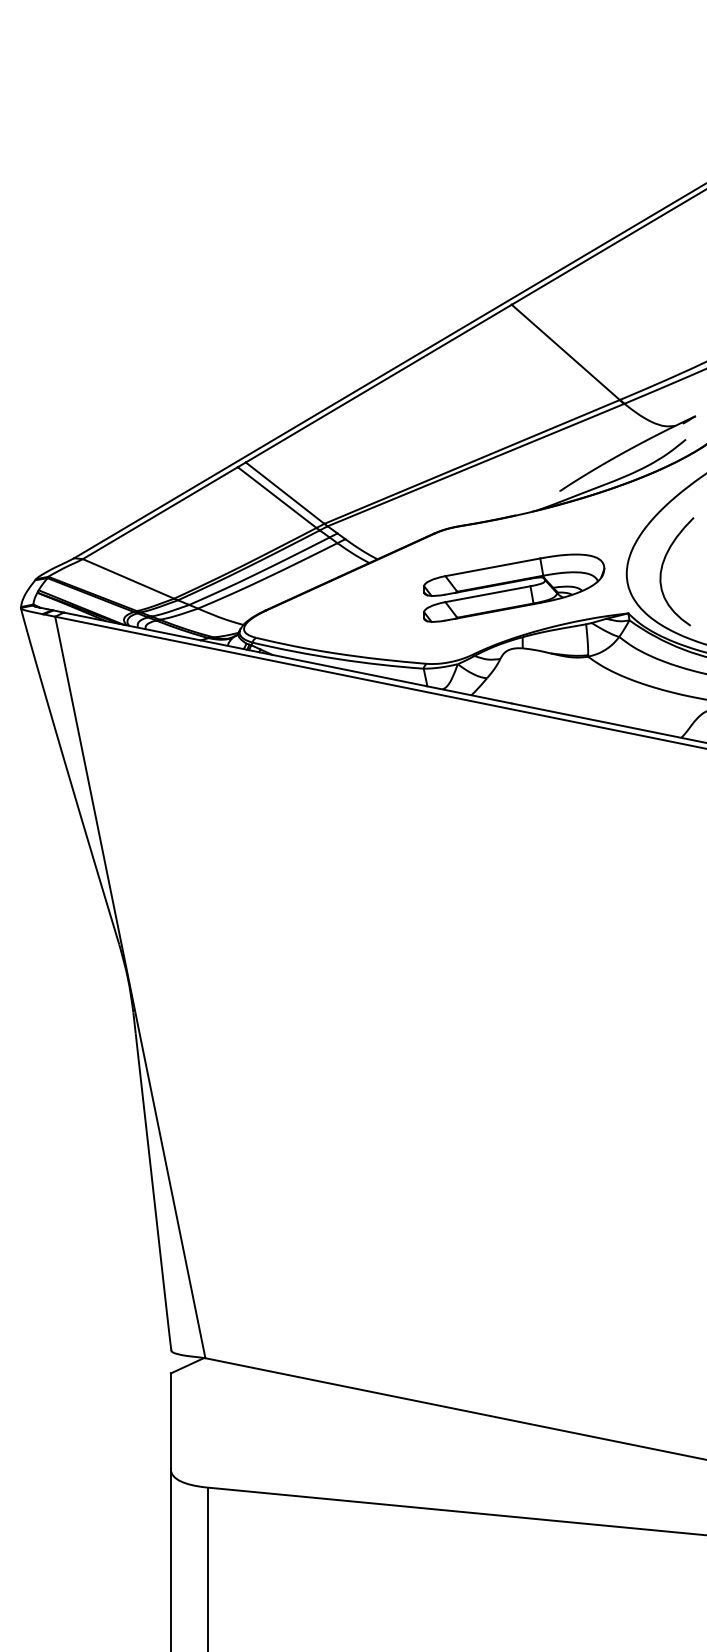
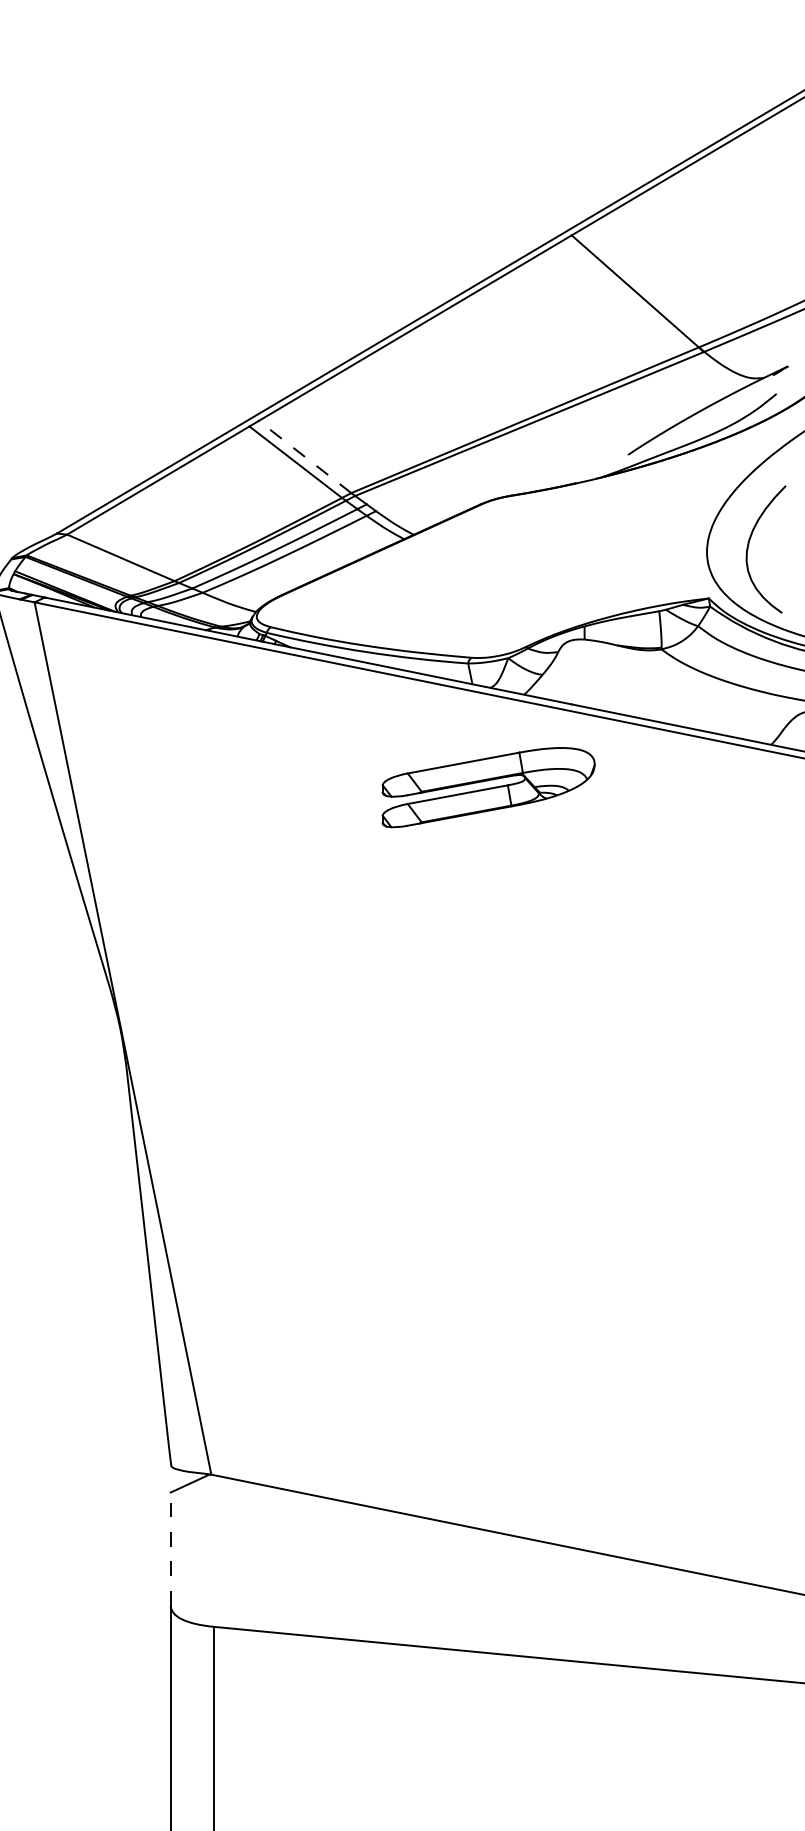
line: (285, 493) -> (305, 457), solid -> dashed
part: (514, 587) -> (489, 786), moved
line: (170, 1420) -> (170, 1547), solid -> dashed

